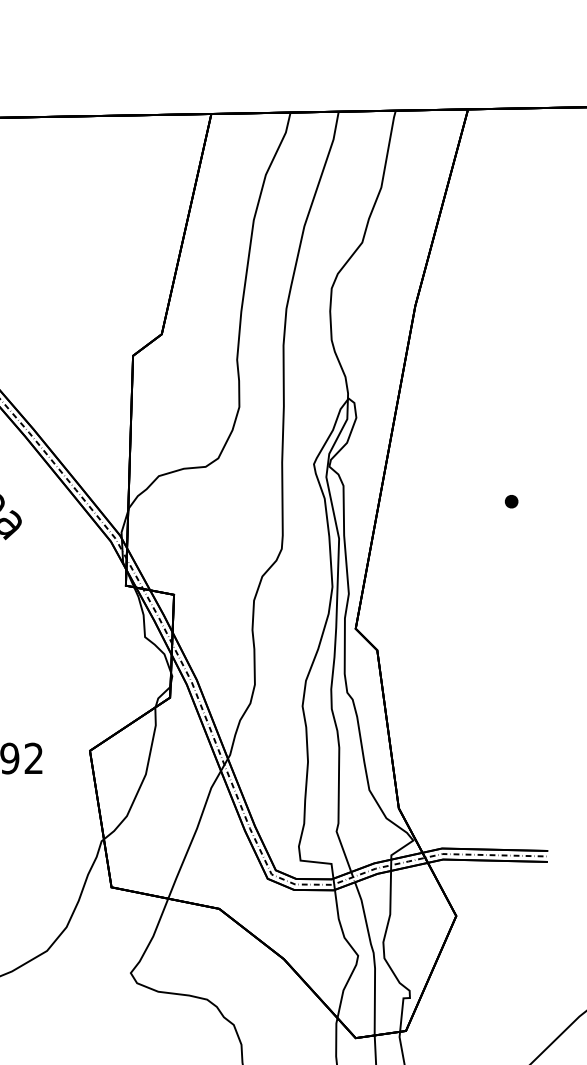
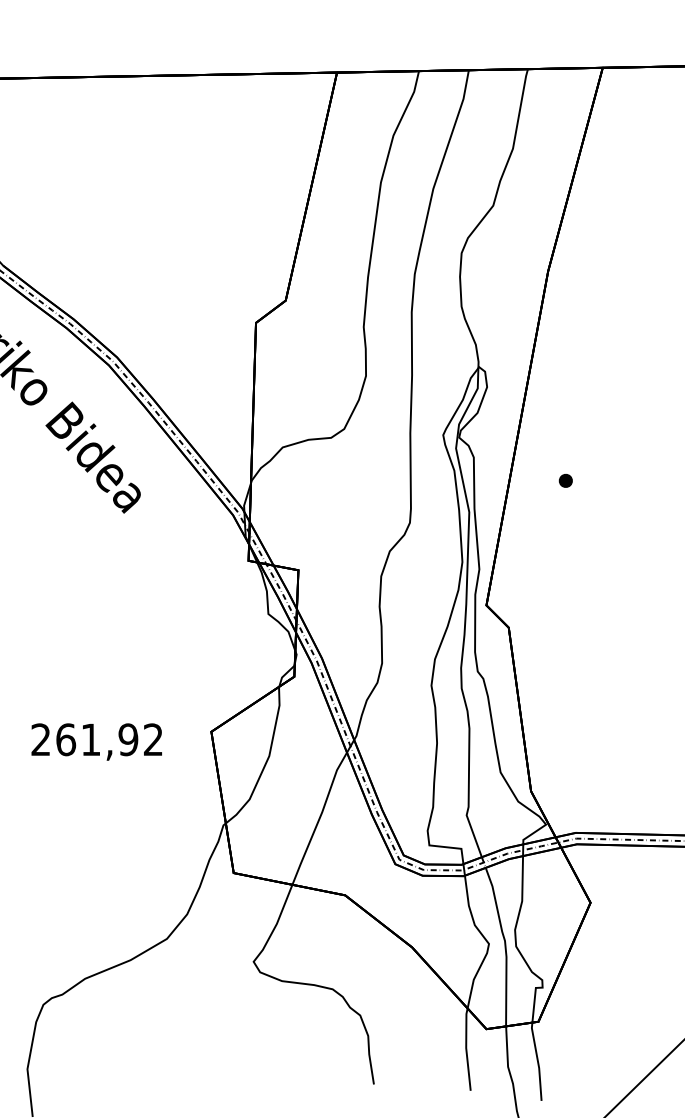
part: (511, 501) -> (565, 480), moved

